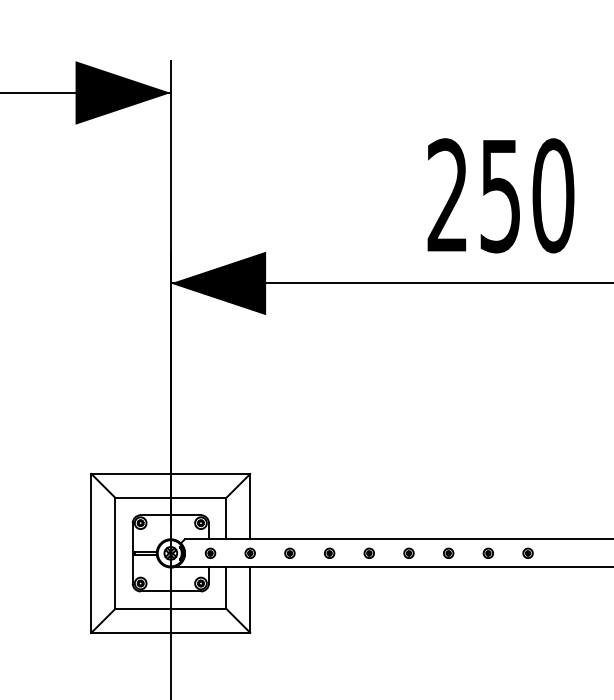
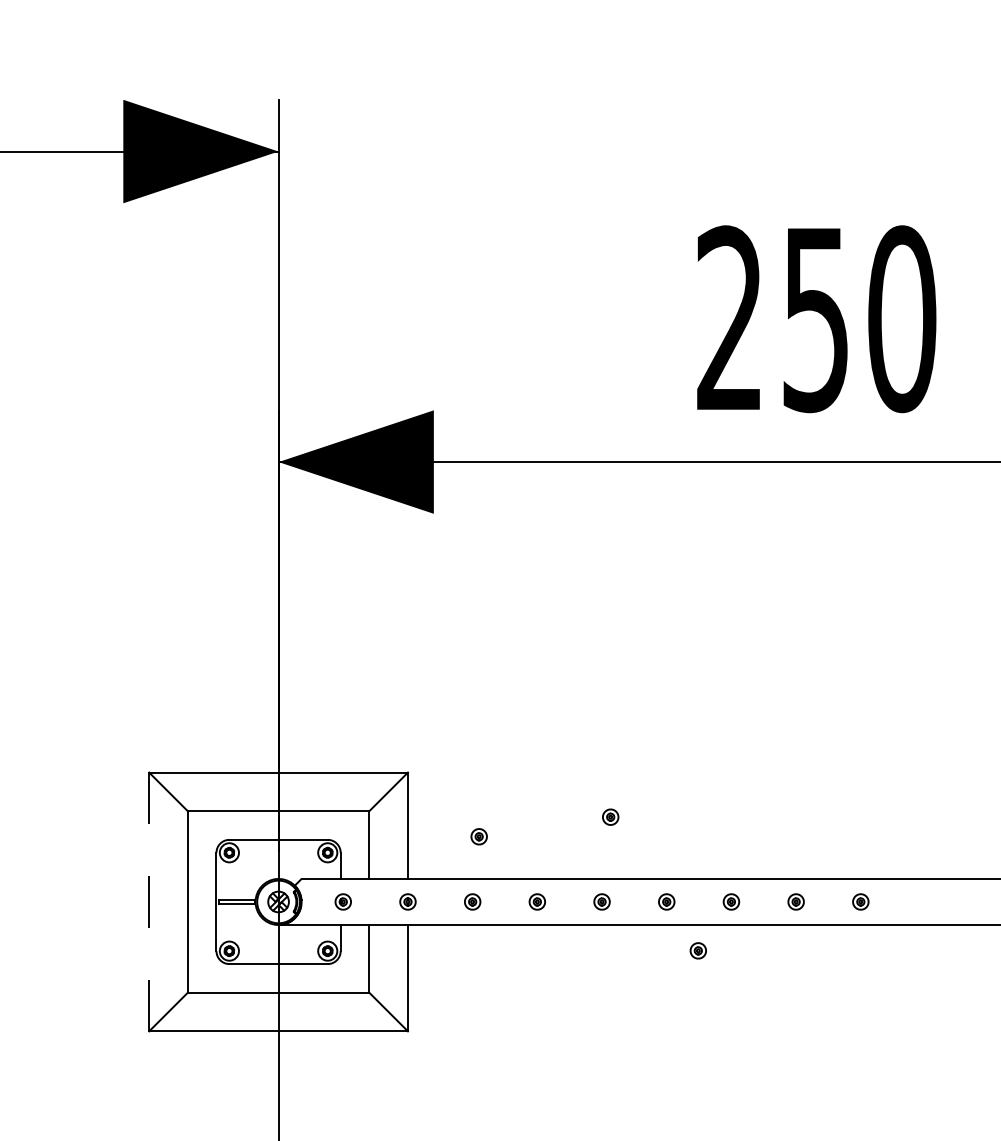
part: (374, 500) -> (610, 815), added
part: (293, 512) -> (478, 835), added
line: (91, 553) -> (149, 902), solid -> dashed
part: (427, 582) -> (696, 949), added

